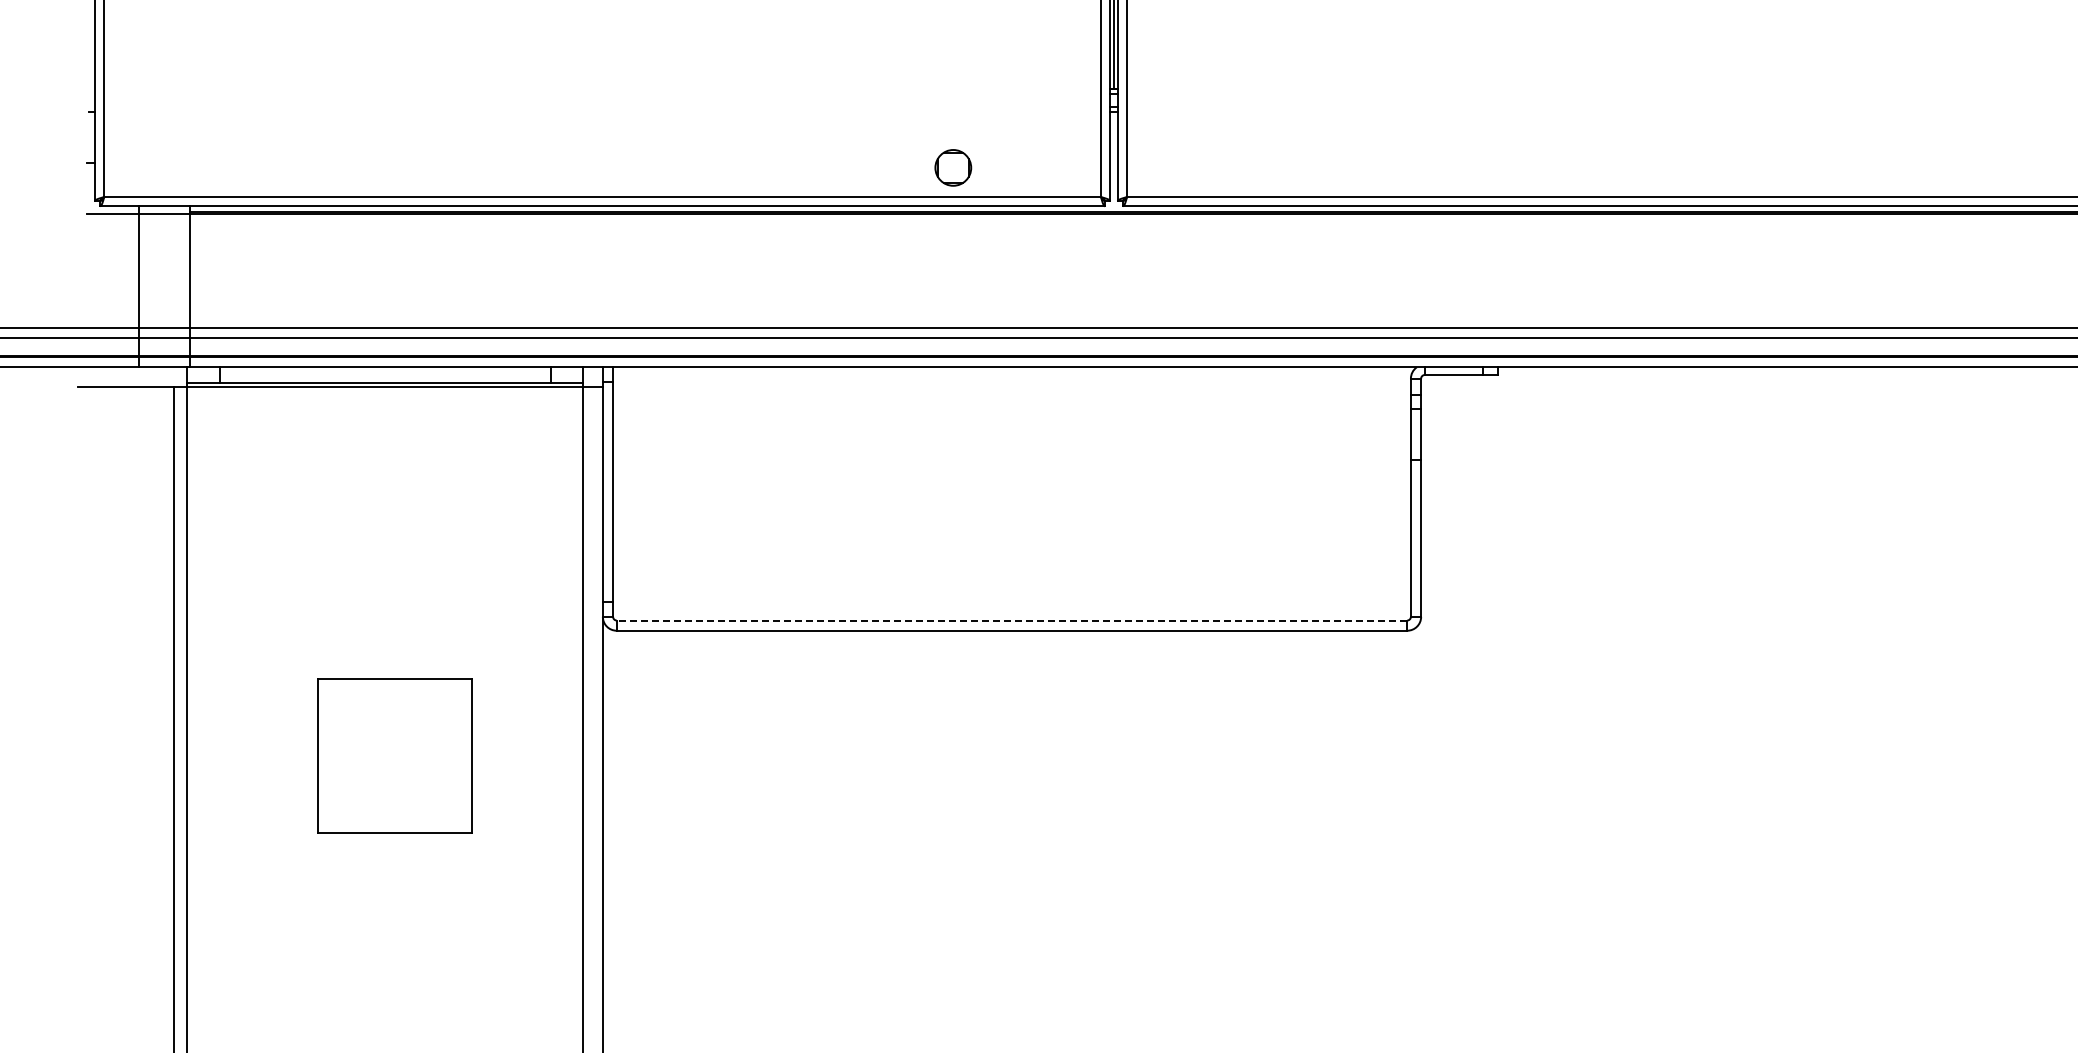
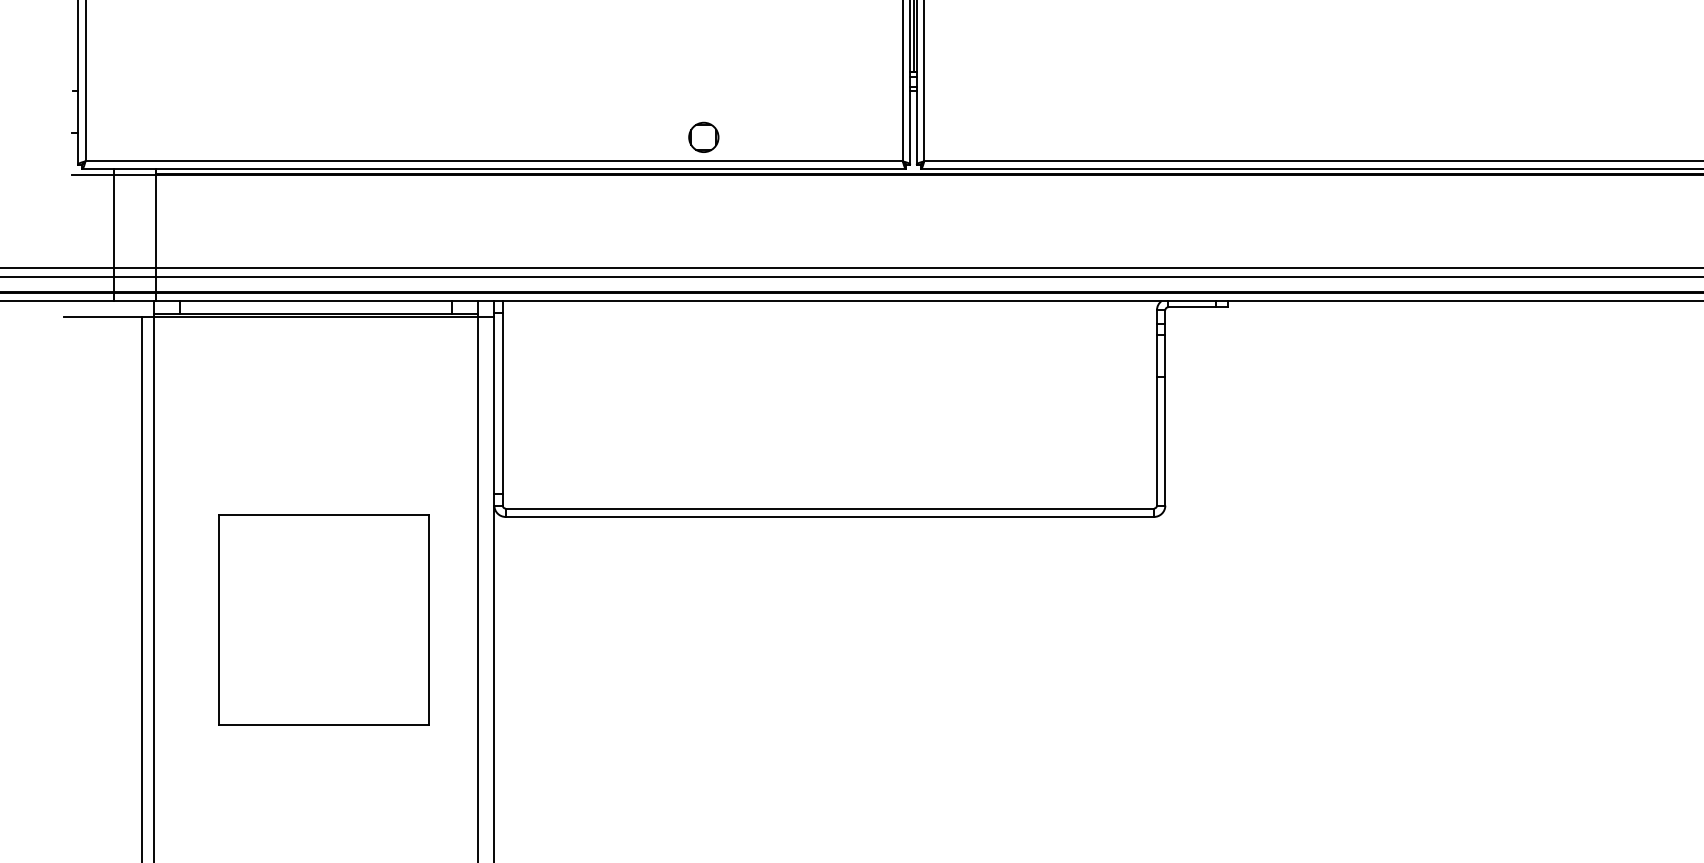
part: (953, 167) -> (703, 137), moved
line: (1011, 620) -> (829, 508), dashed -> solid
part: (394, 755) -> (323, 619), size x1.67

